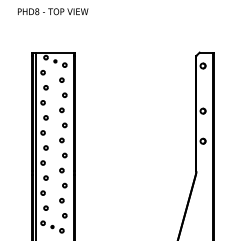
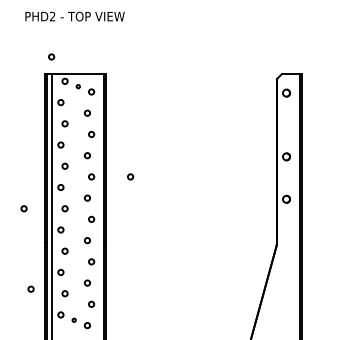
text: (37, 11) -> (52, 16), PHD8 -> PHD2
circle: (36, 40) -> (51, 56), added
circle: (92, 125) -> (130, 176), added
circle: (16, 147) -> (23, 208), added
circle: (21, 204) -> (30, 288), added

